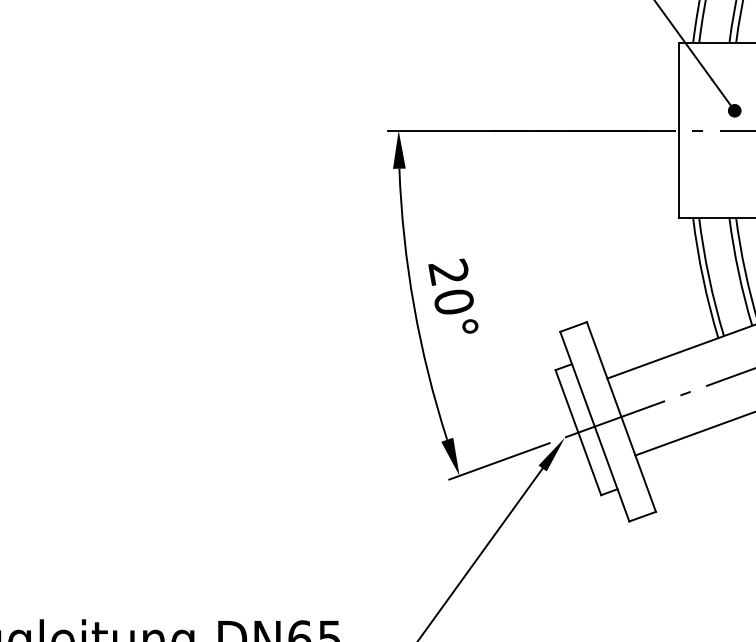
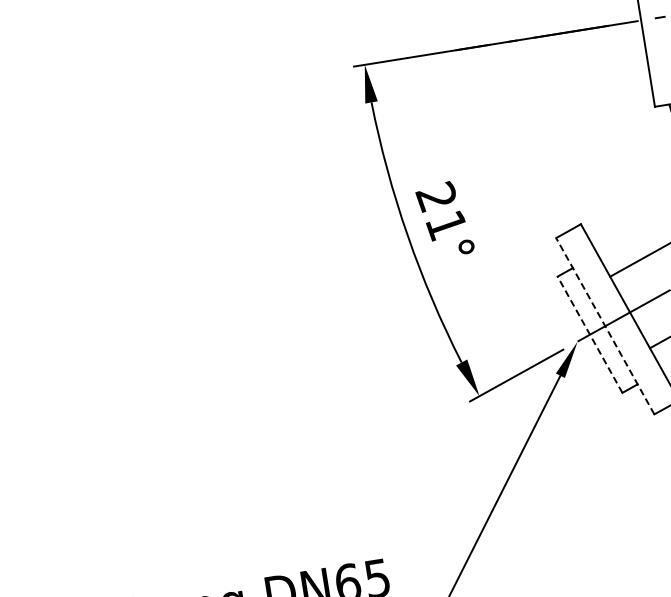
text: (453, 302) -> (446, 225), 20° -> 21°
line: (594, 426) -> (604, 326), solid -> dashed
line: (578, 432) -> (590, 334), solid -> dashed

